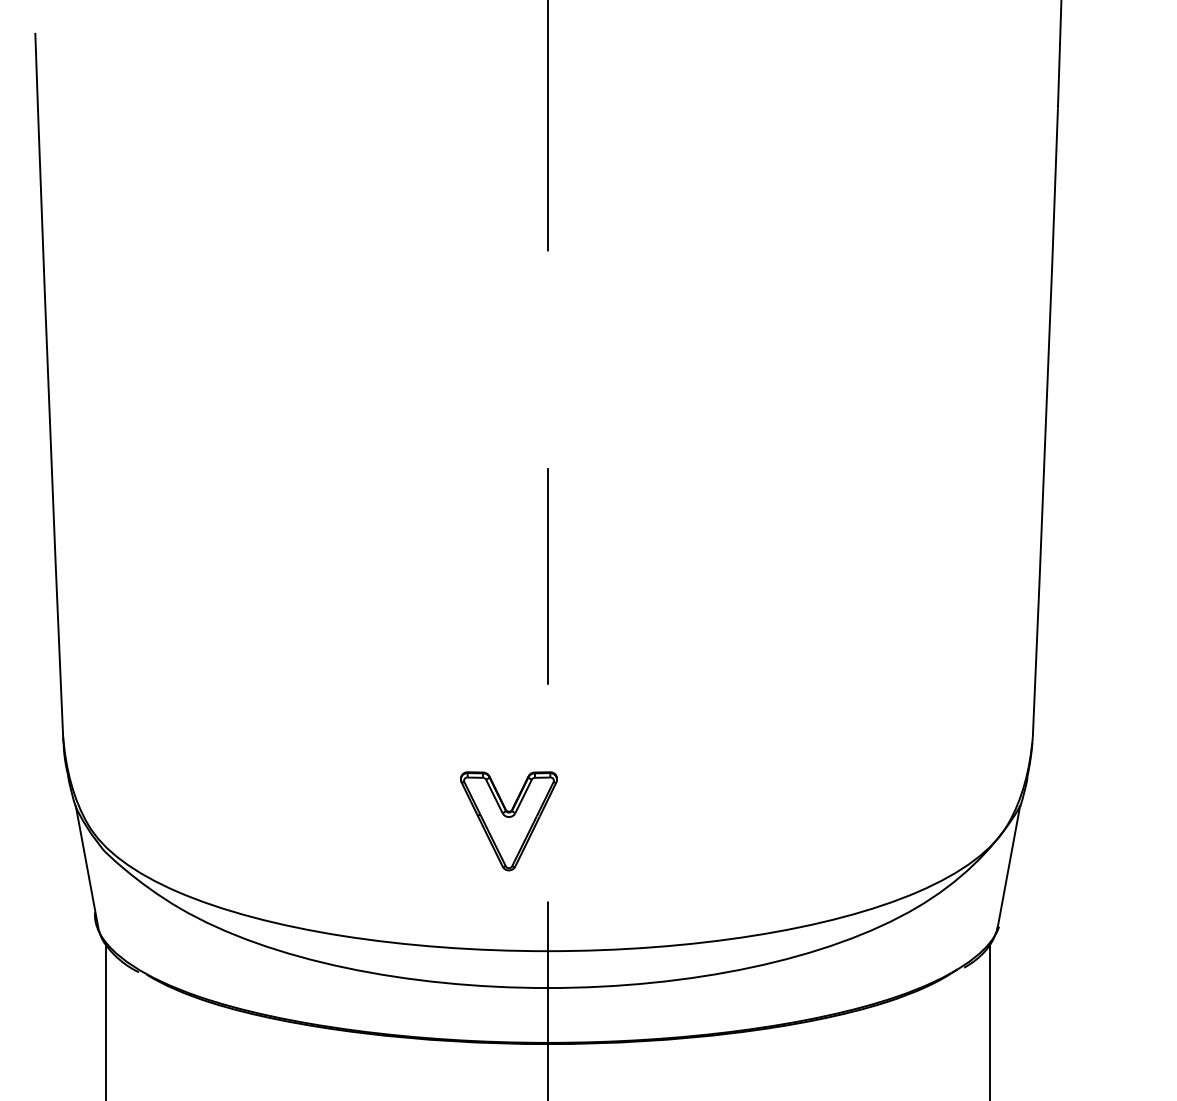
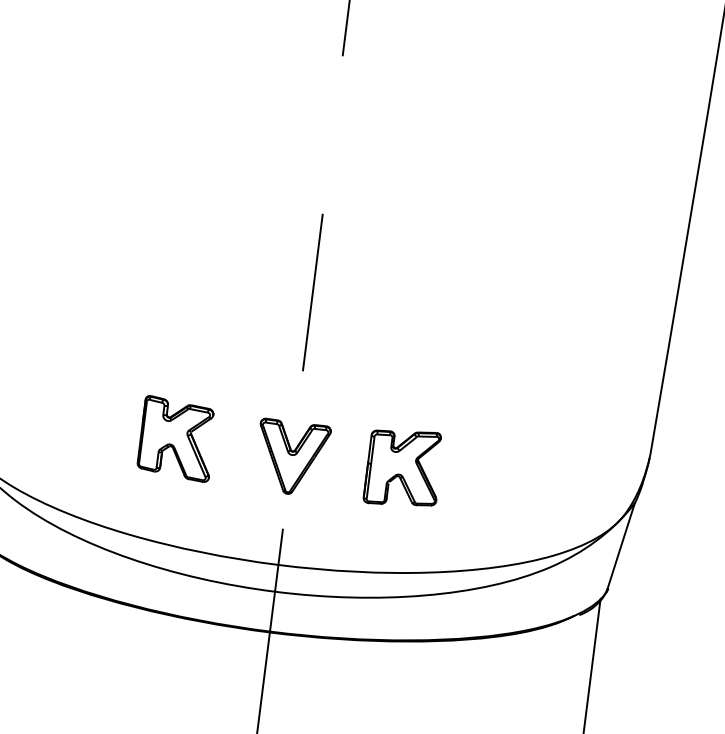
part: (389, 797) -> (177, 438), added
part: (701, 798) -> (404, 468), added
part: (508, 821) -> (291, 458), moved

